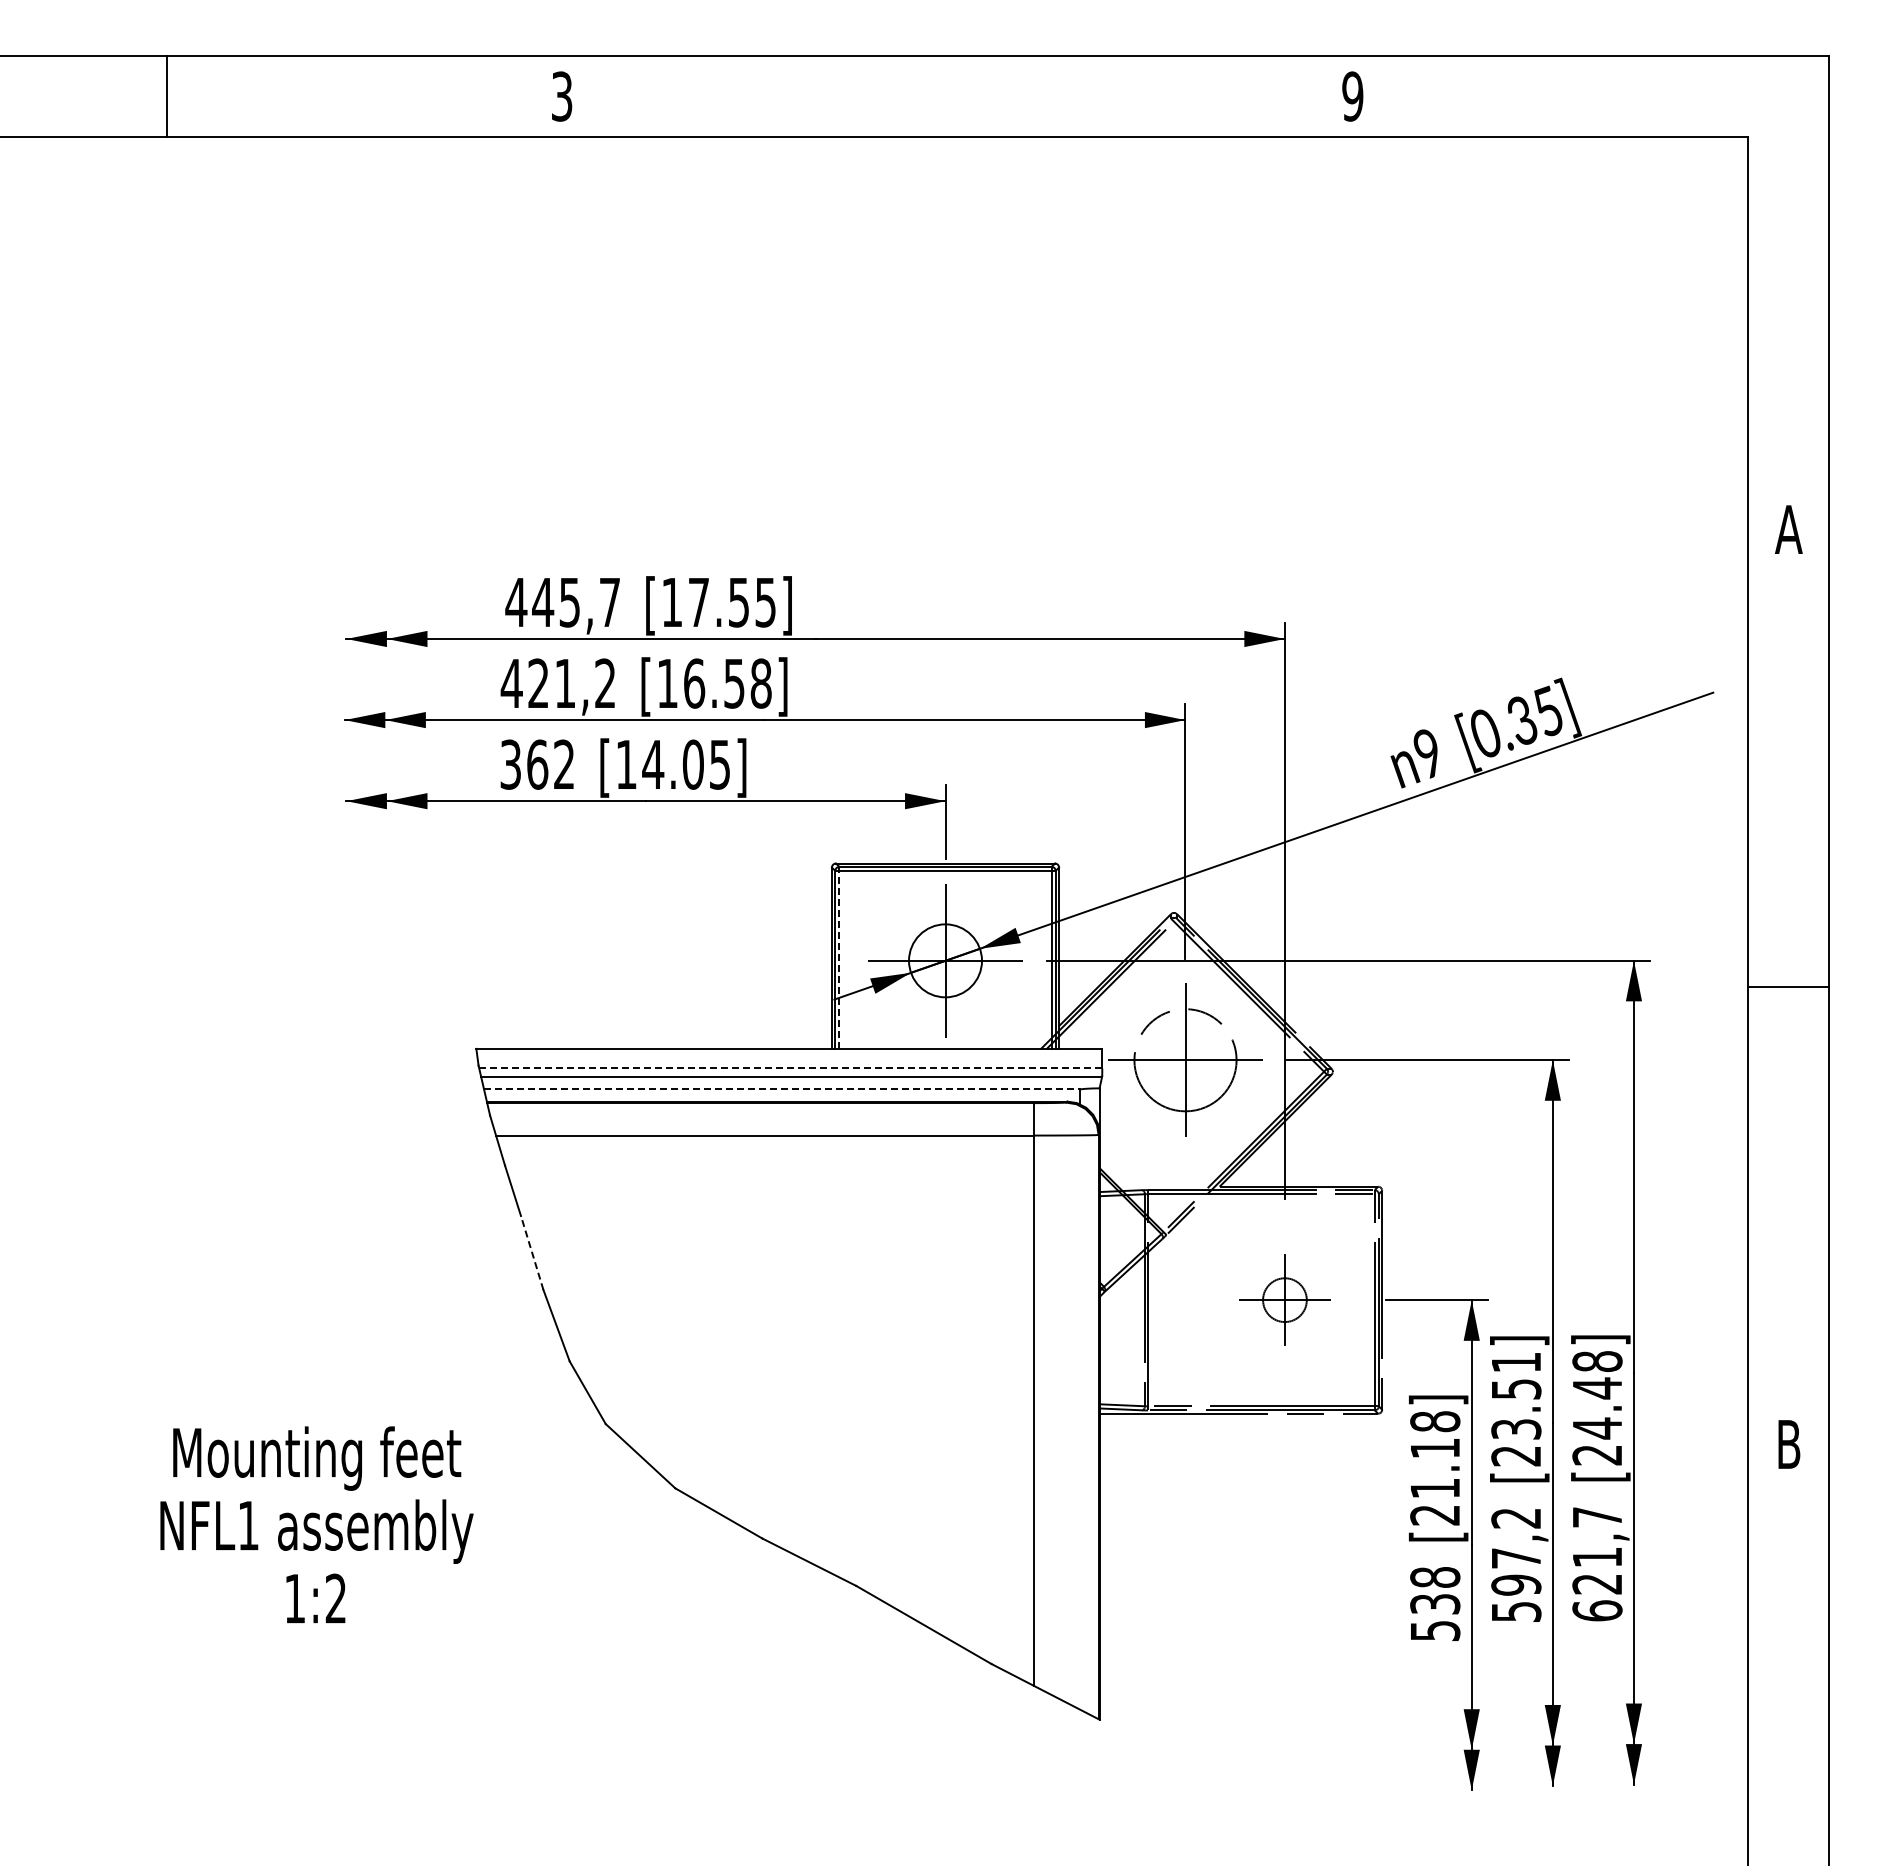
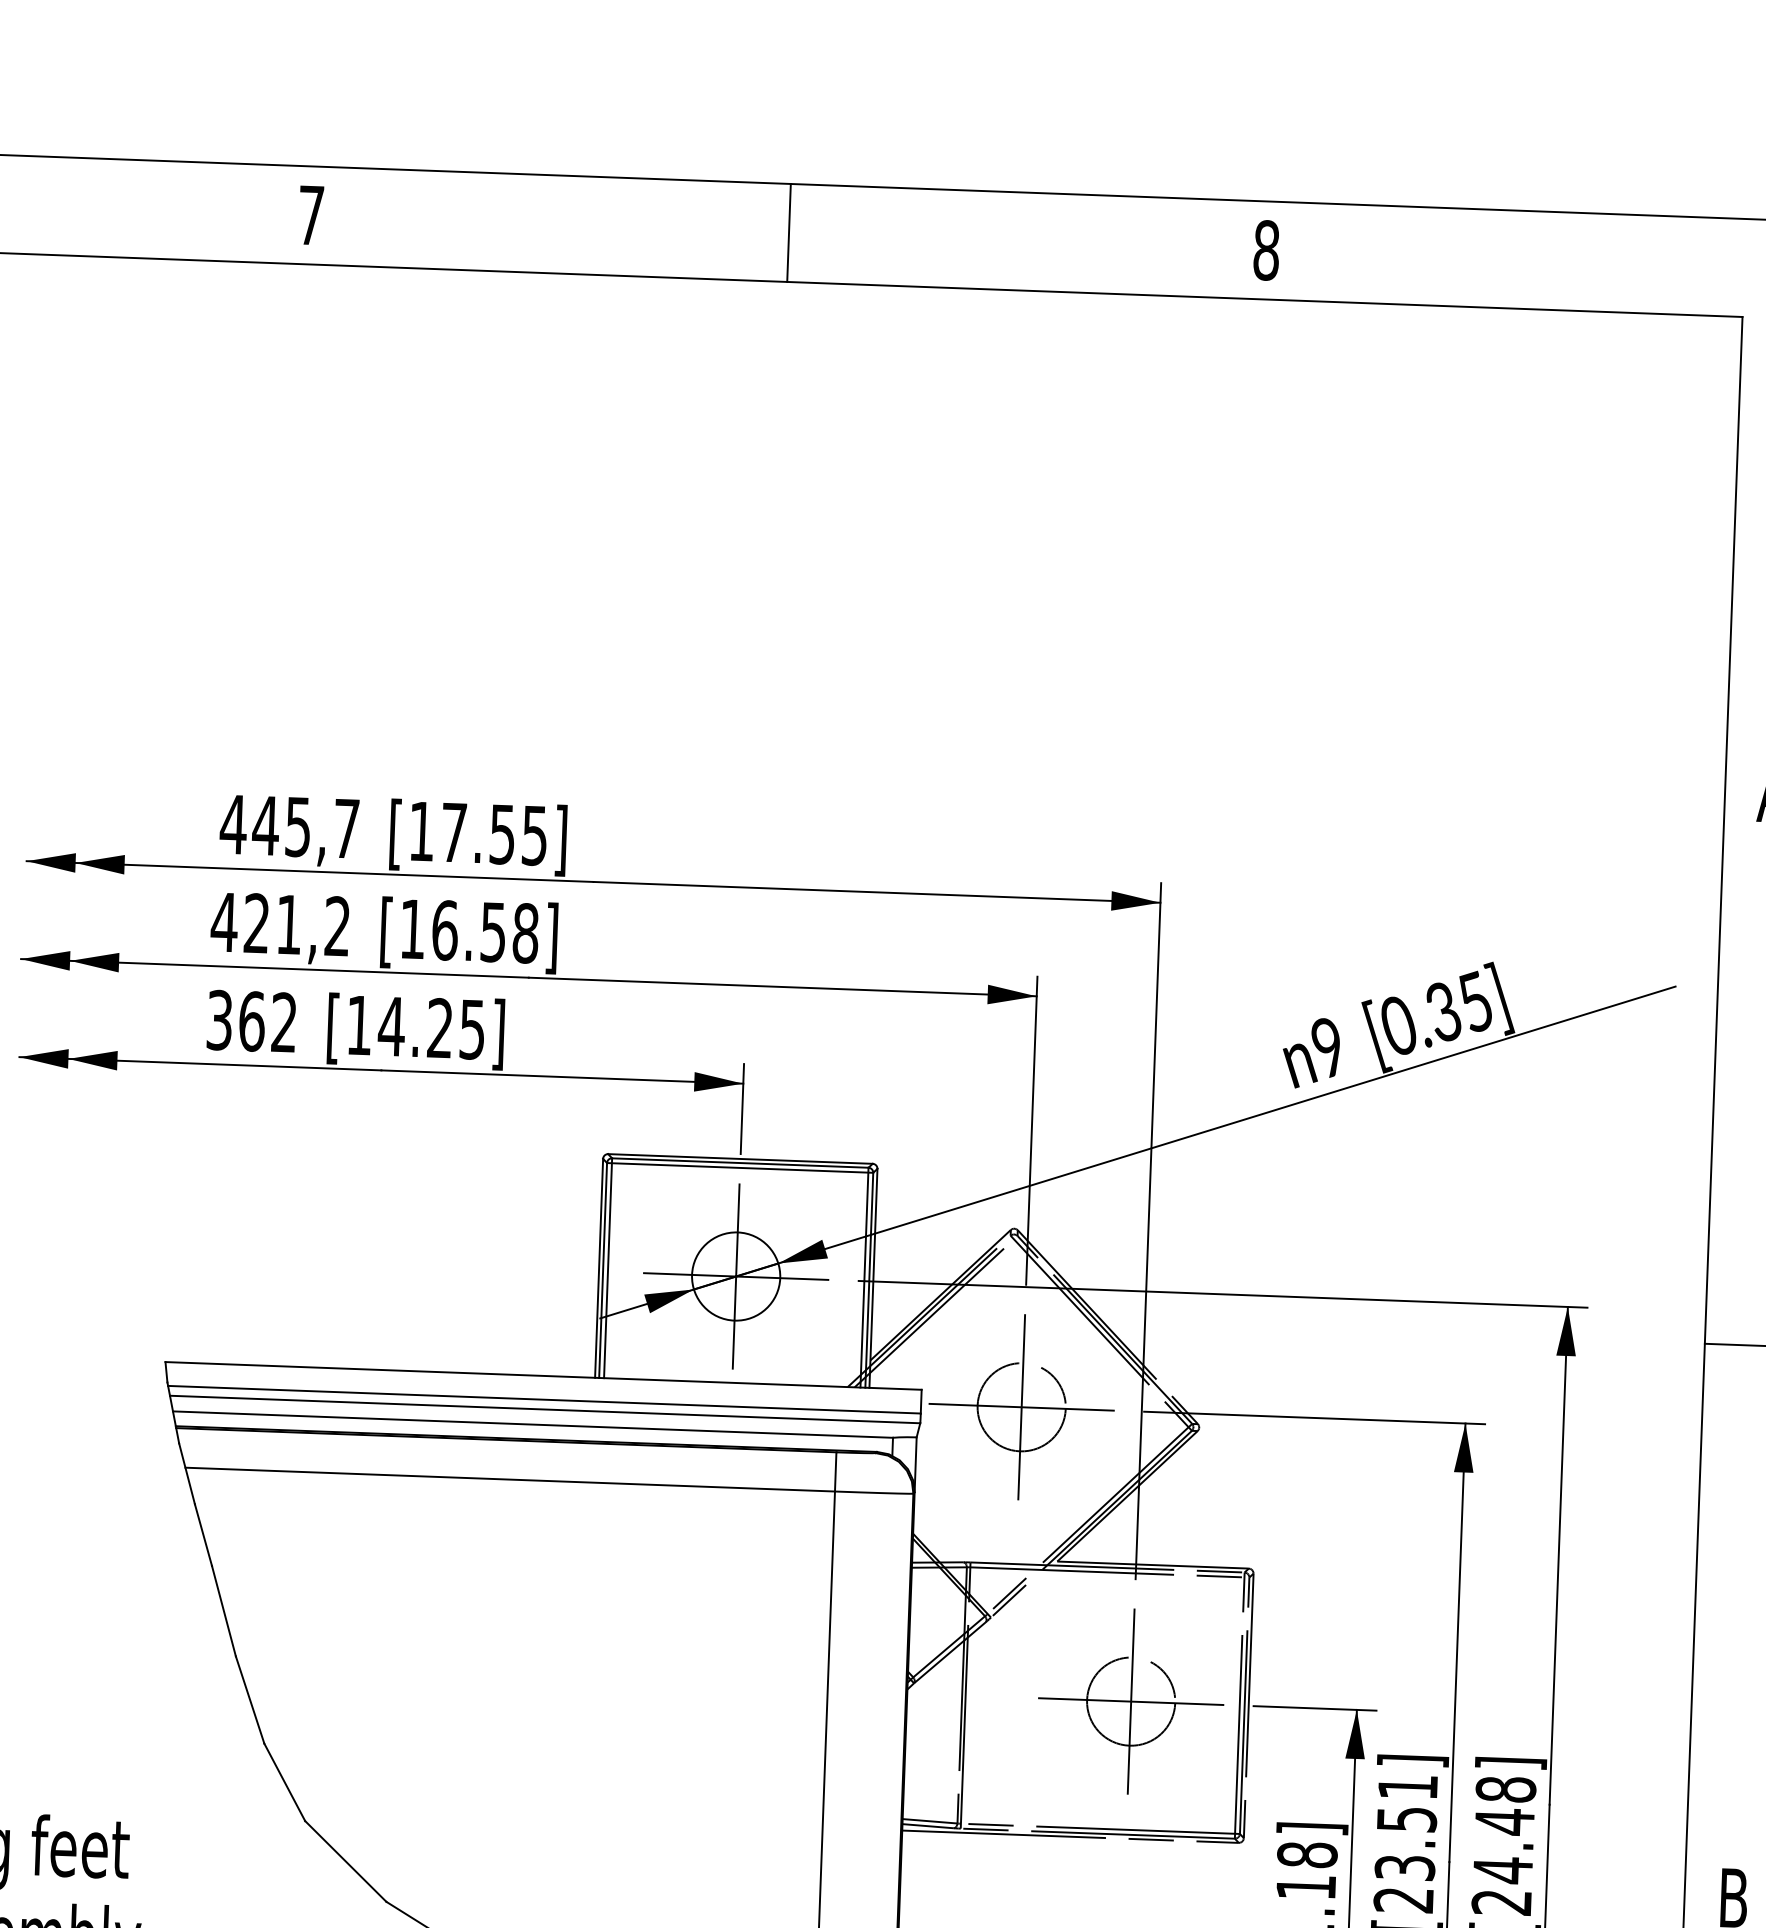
text: (562, 96) -> (311, 215), 3 -> 7
line: (957, 96) -> (788, 232), added
text: (1352, 96) -> (1266, 250), 9 -> 8
text: (692, 764) -> (439, 1028), [14.05] -> [14.25]
line: (839, 957) -> (608, 1267), dashed -> solid
circle: (1185, 1059) -> (1021, 1406), size x0.71
line: (790, 1068) -> (544, 1399), dashed -> solid
line: (782, 1089) -> (533, 1424), dashed -> solid
line: (532, 1252) -> (224, 1610), dashed -> solid
part: (1284, 1299) -> (1130, 1700), size x1.67

